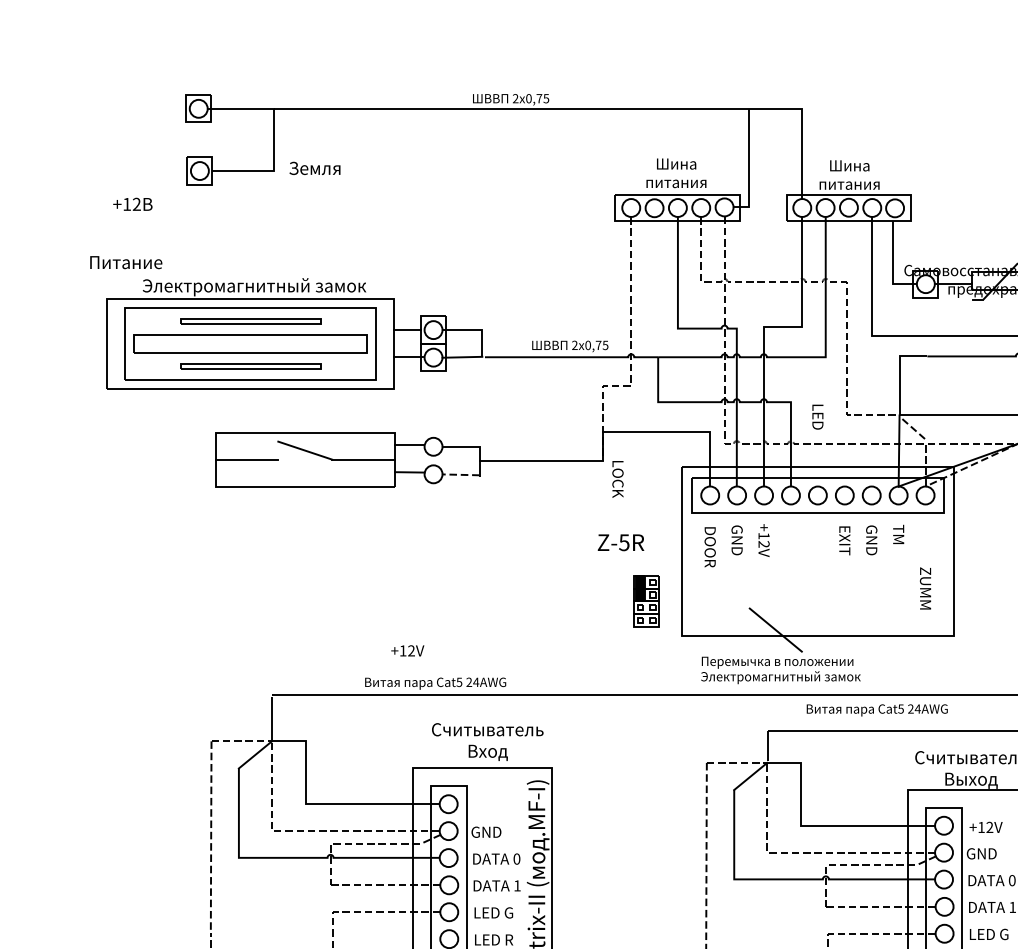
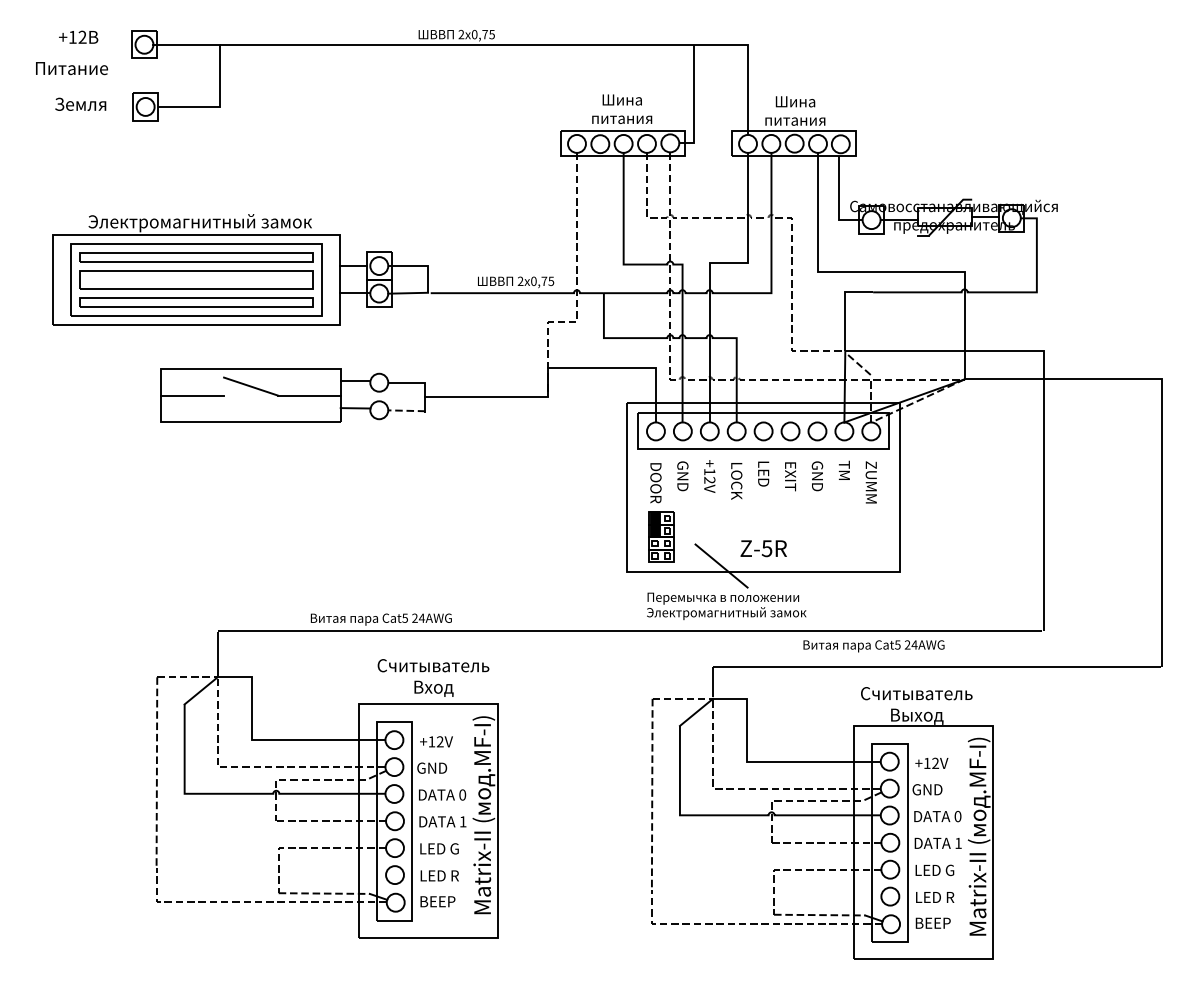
text: (314, 167) -> (80, 103), moved
text: (132, 203) -> (78, 36), moved
text: (125, 262) -> (71, 68), moved
part: (250, 321) -> (196, 257), size x1.67
part: (250, 366) -> (196, 302), size x1.67
text: (817, 416) -> (763, 473), moved
text: (617, 479) -> (736, 481), moved
text: (620, 542) -> (763, 548), moved
text: (924, 588) -> (870, 482), moved
part: (646, 600) -> (661, 536), moved
text: (407, 650) -> (436, 741), moved
text: (876, 710) -> (873, 646), moved

